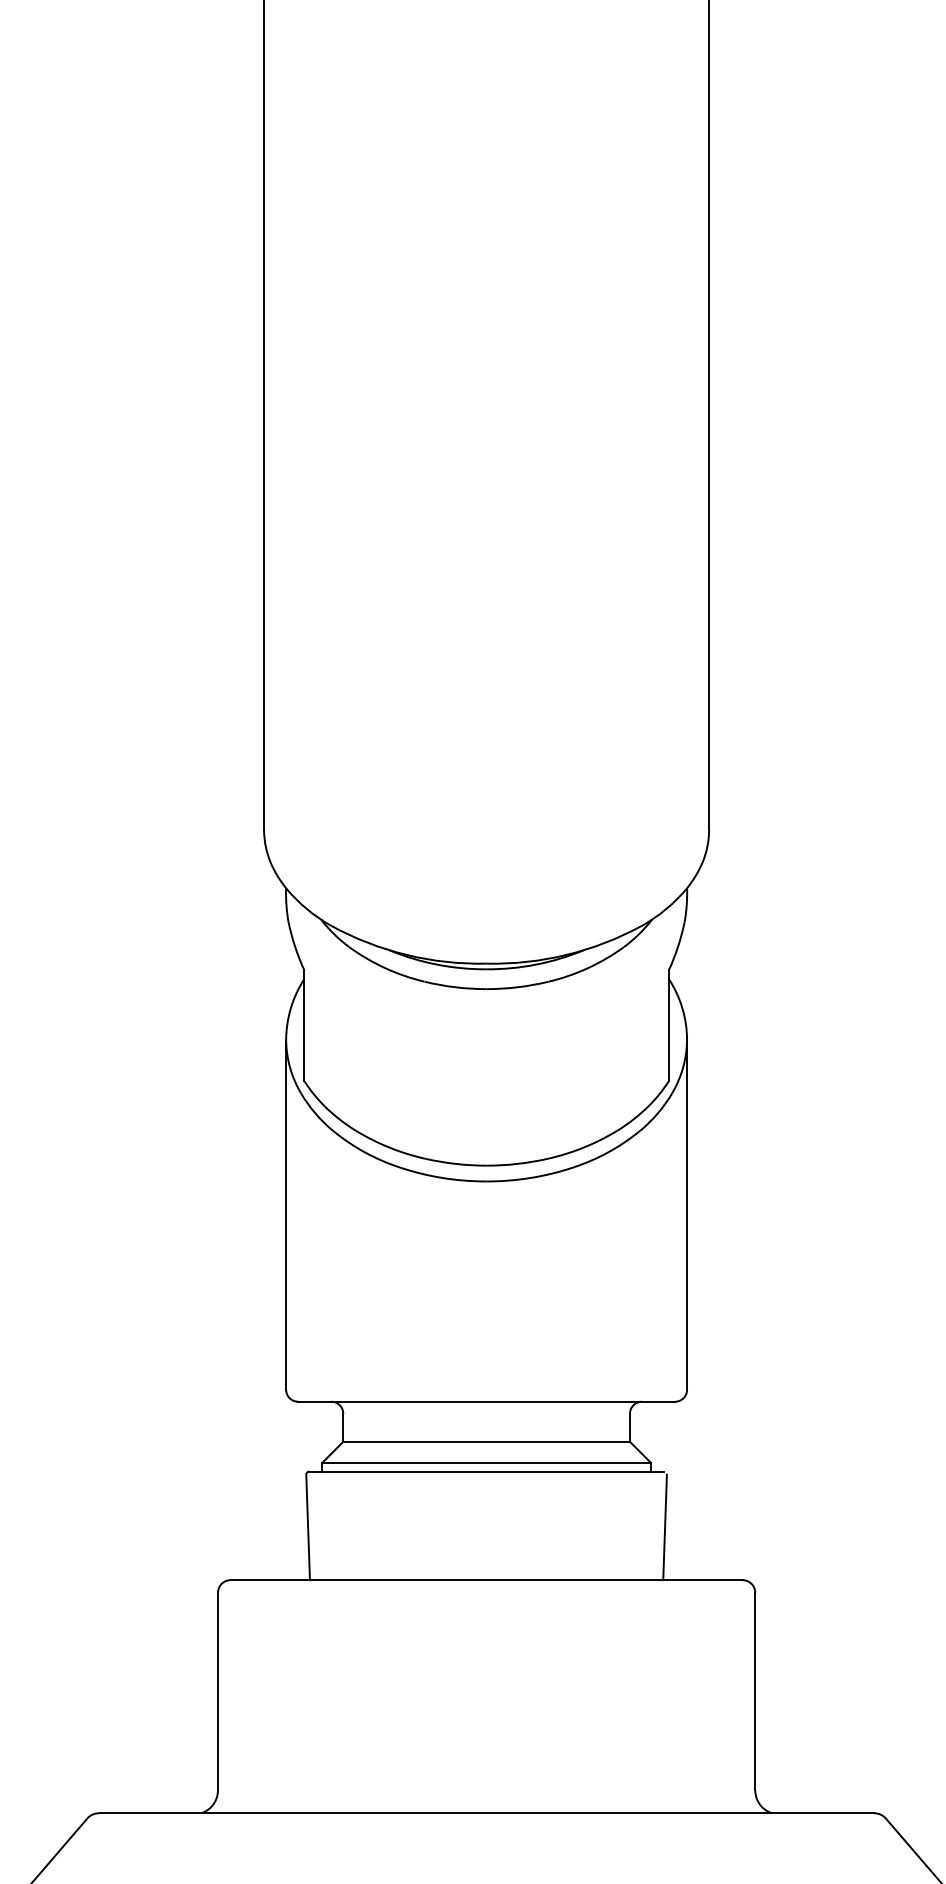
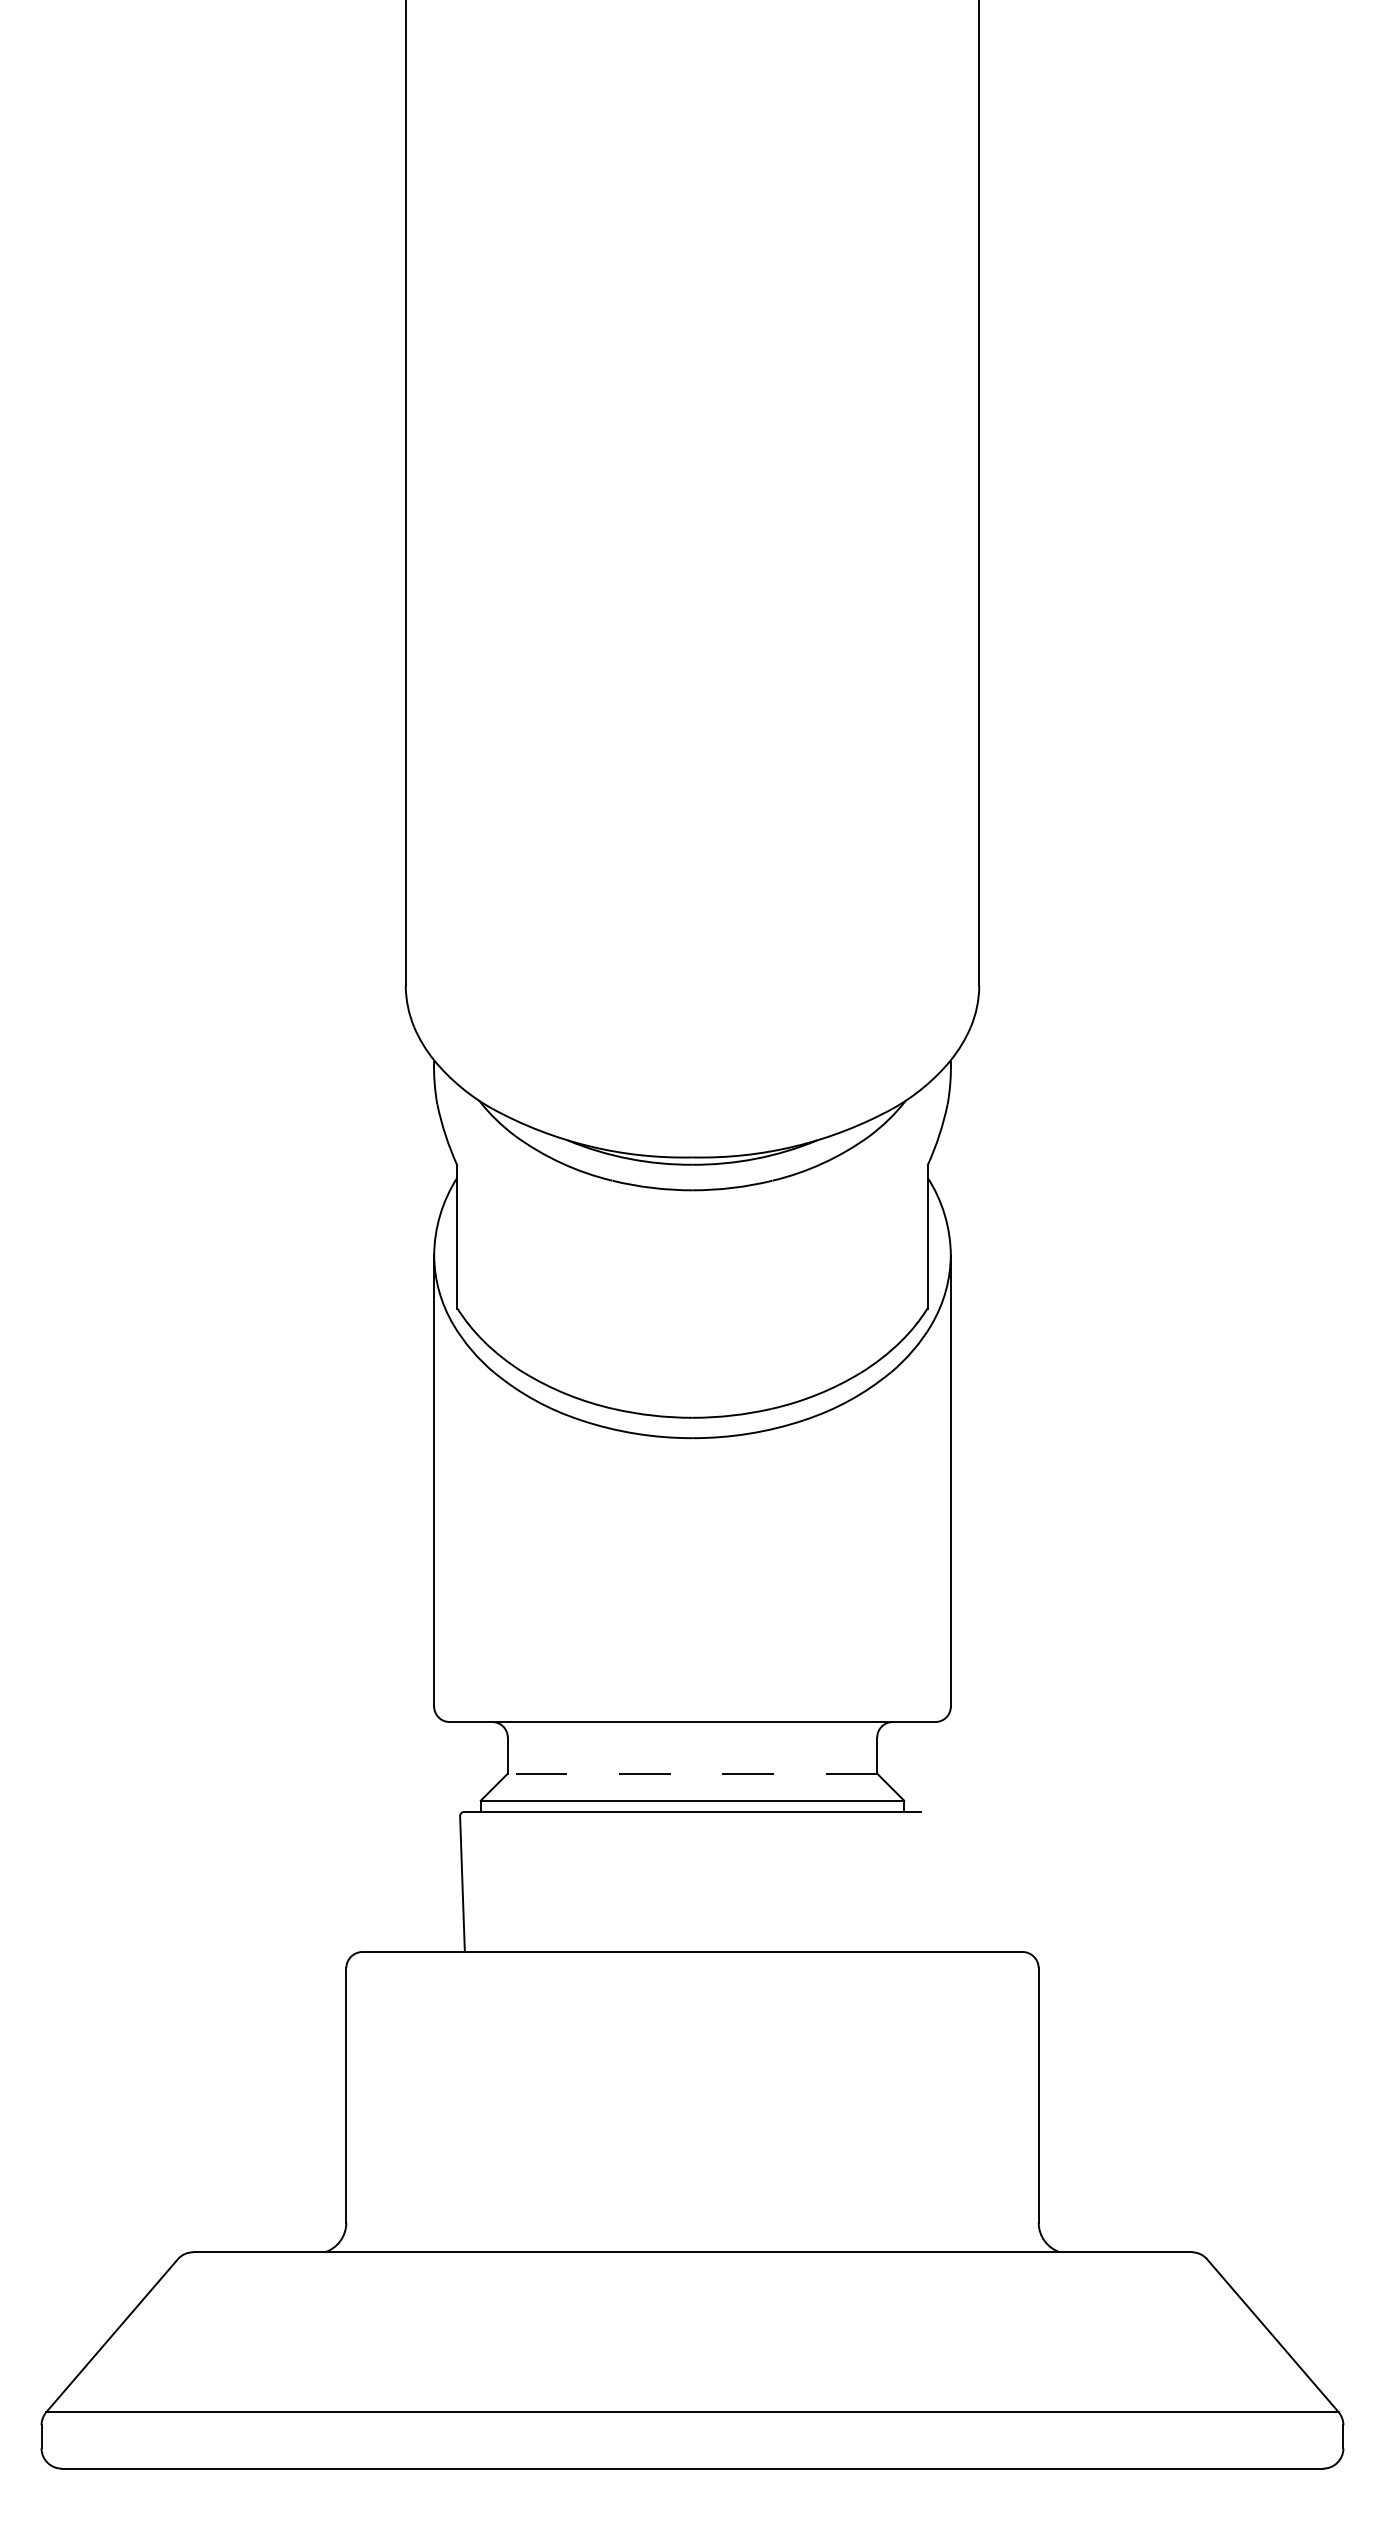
line: (486, 1441) -> (692, 1773), solid -> dashed
line: (665, 1527) -> (922, 1883), removed

